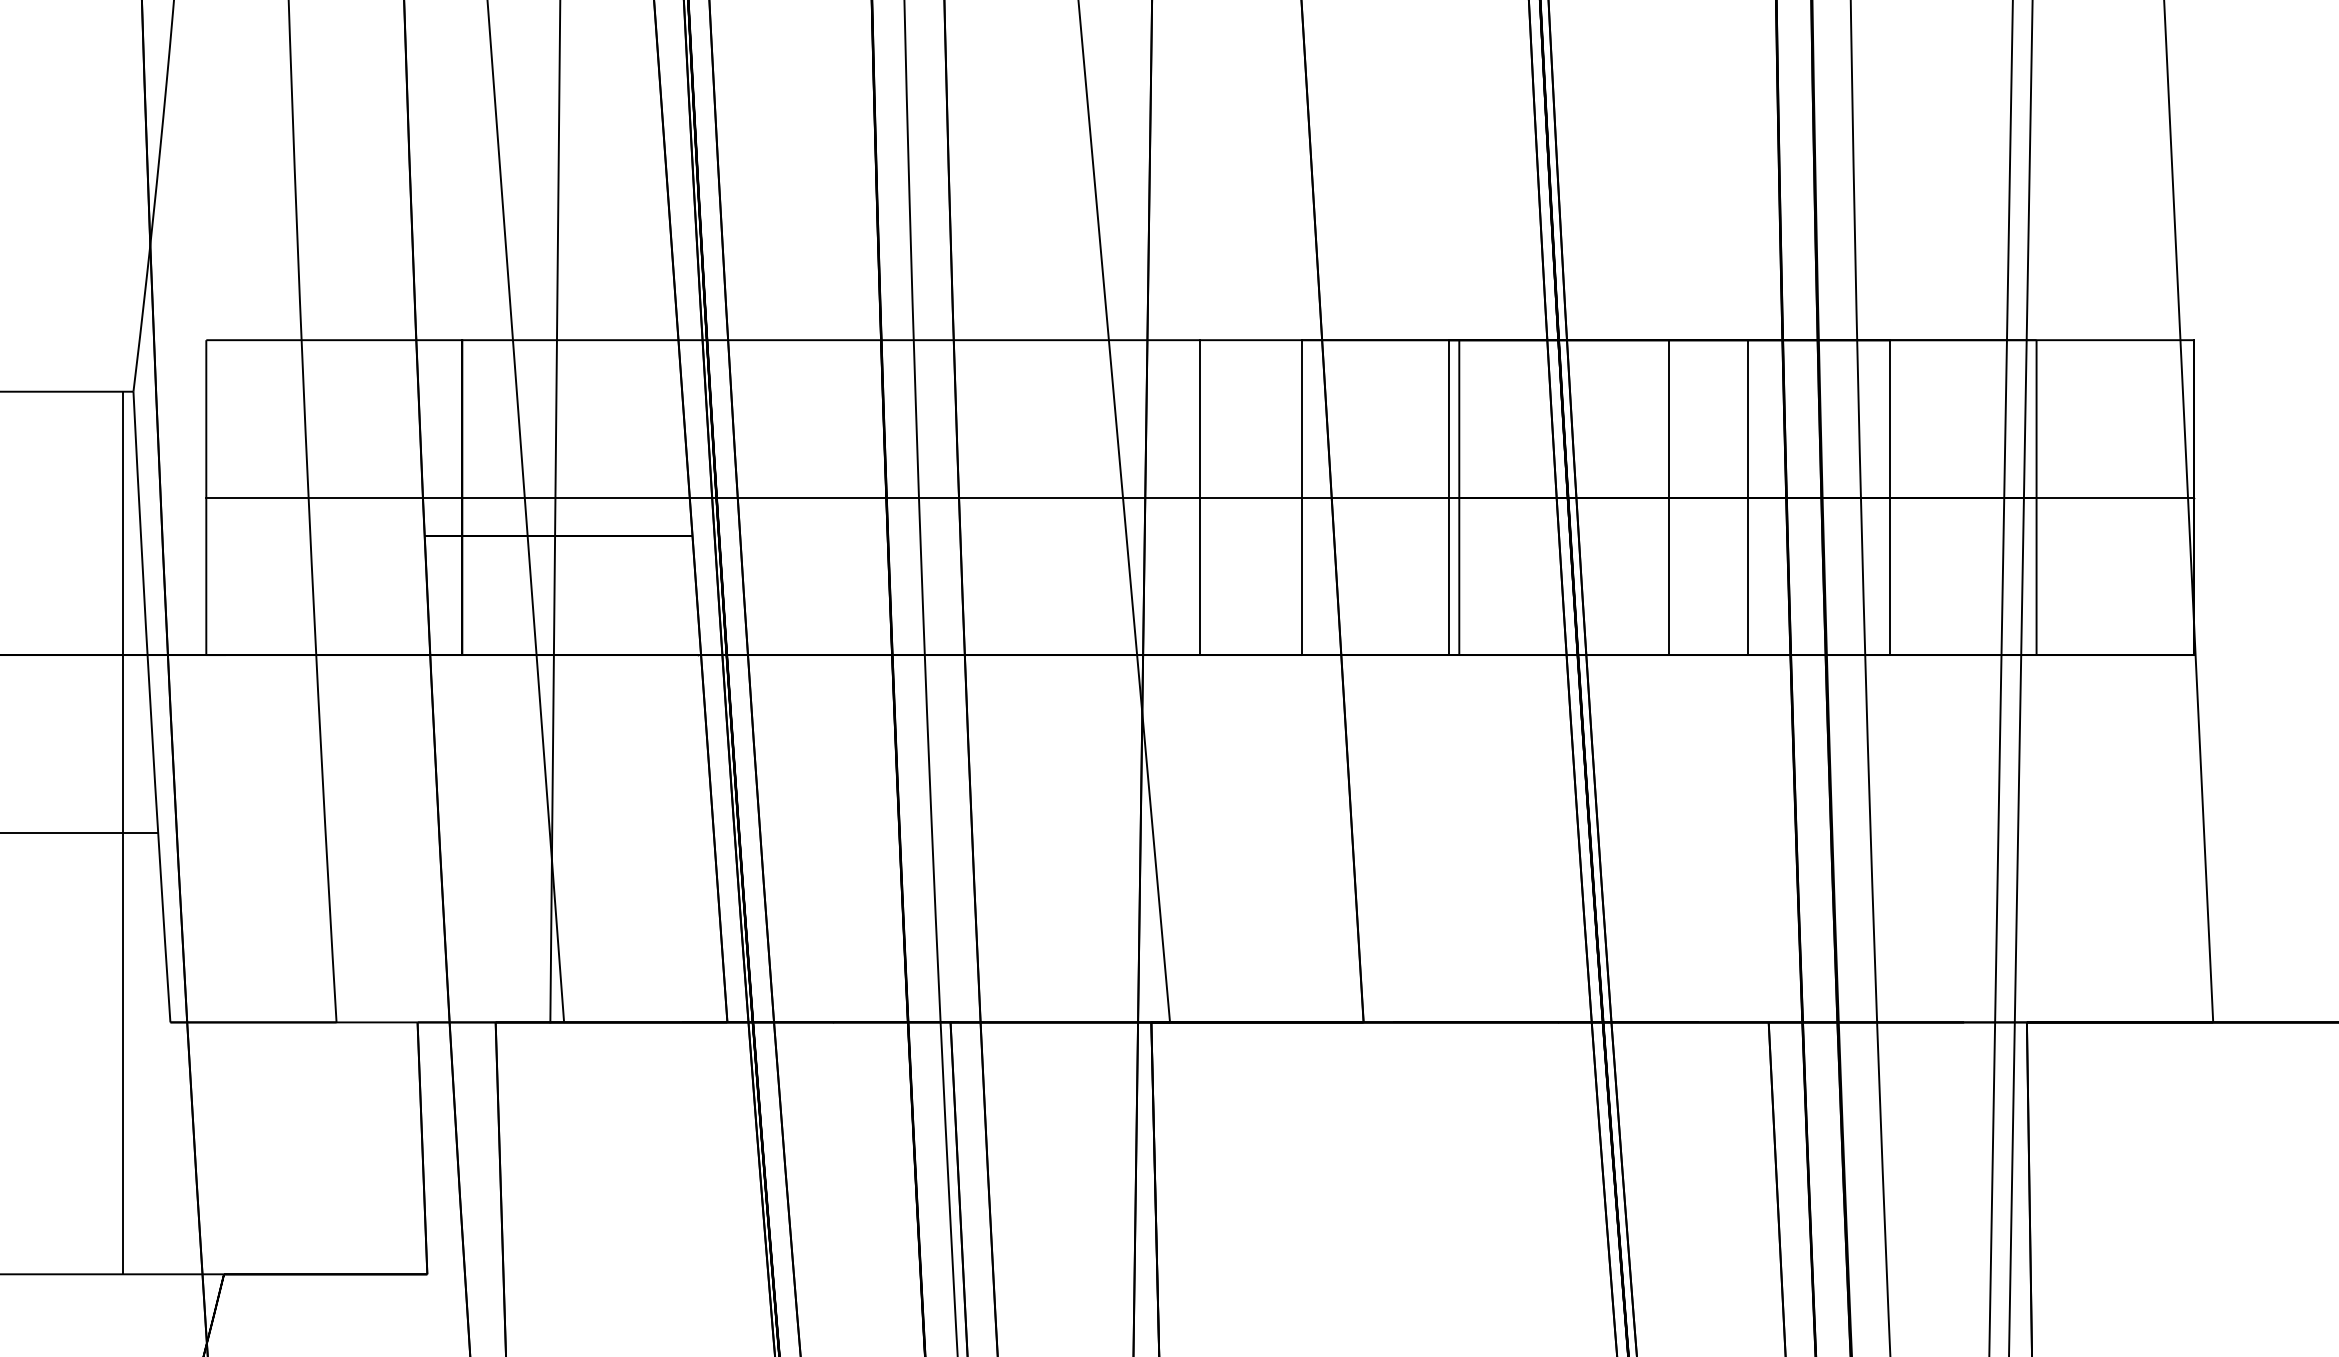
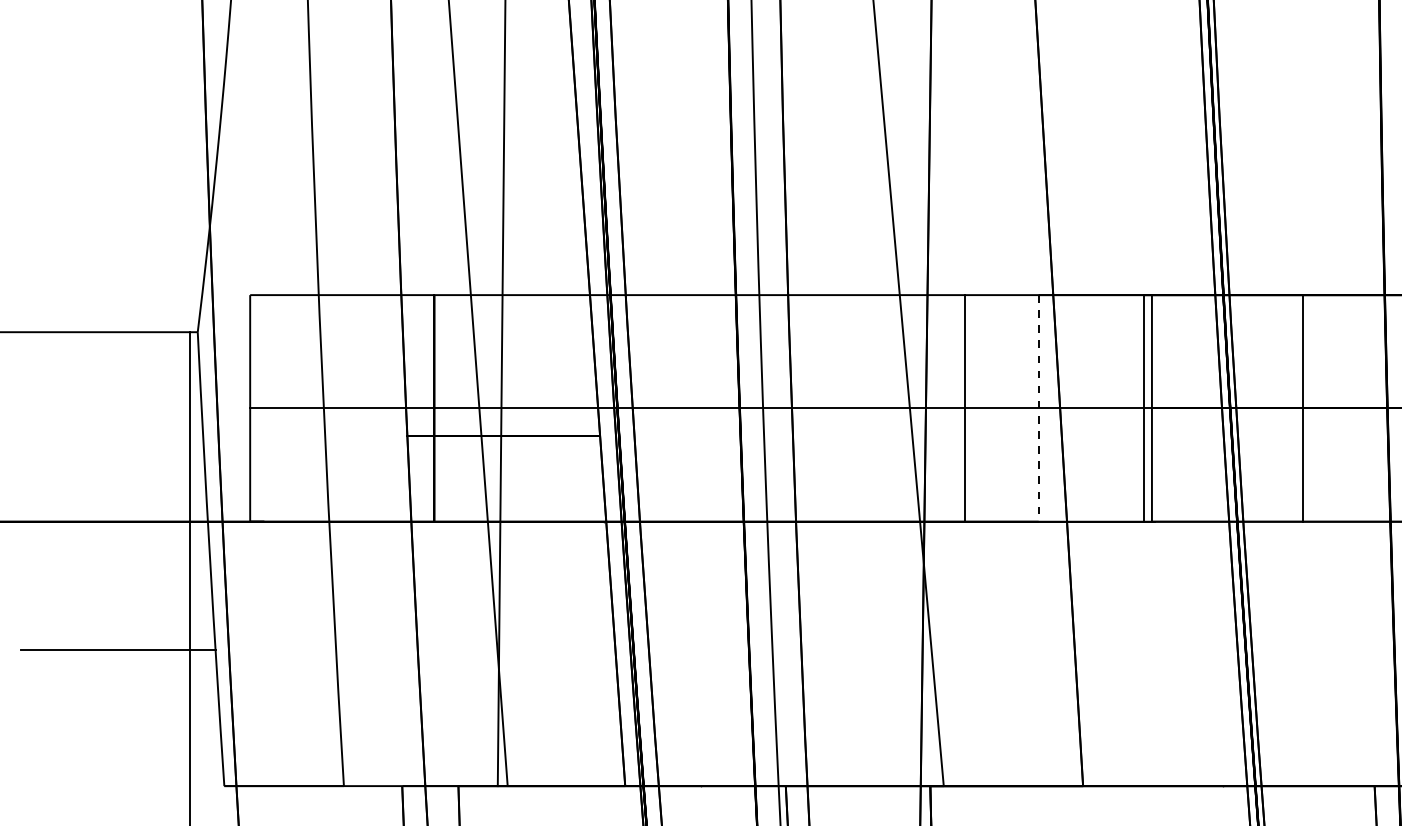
line: (1747, 497) -> (1359, 408), removed
line: (1301, 498) -> (1038, 409), solid -> dashed

